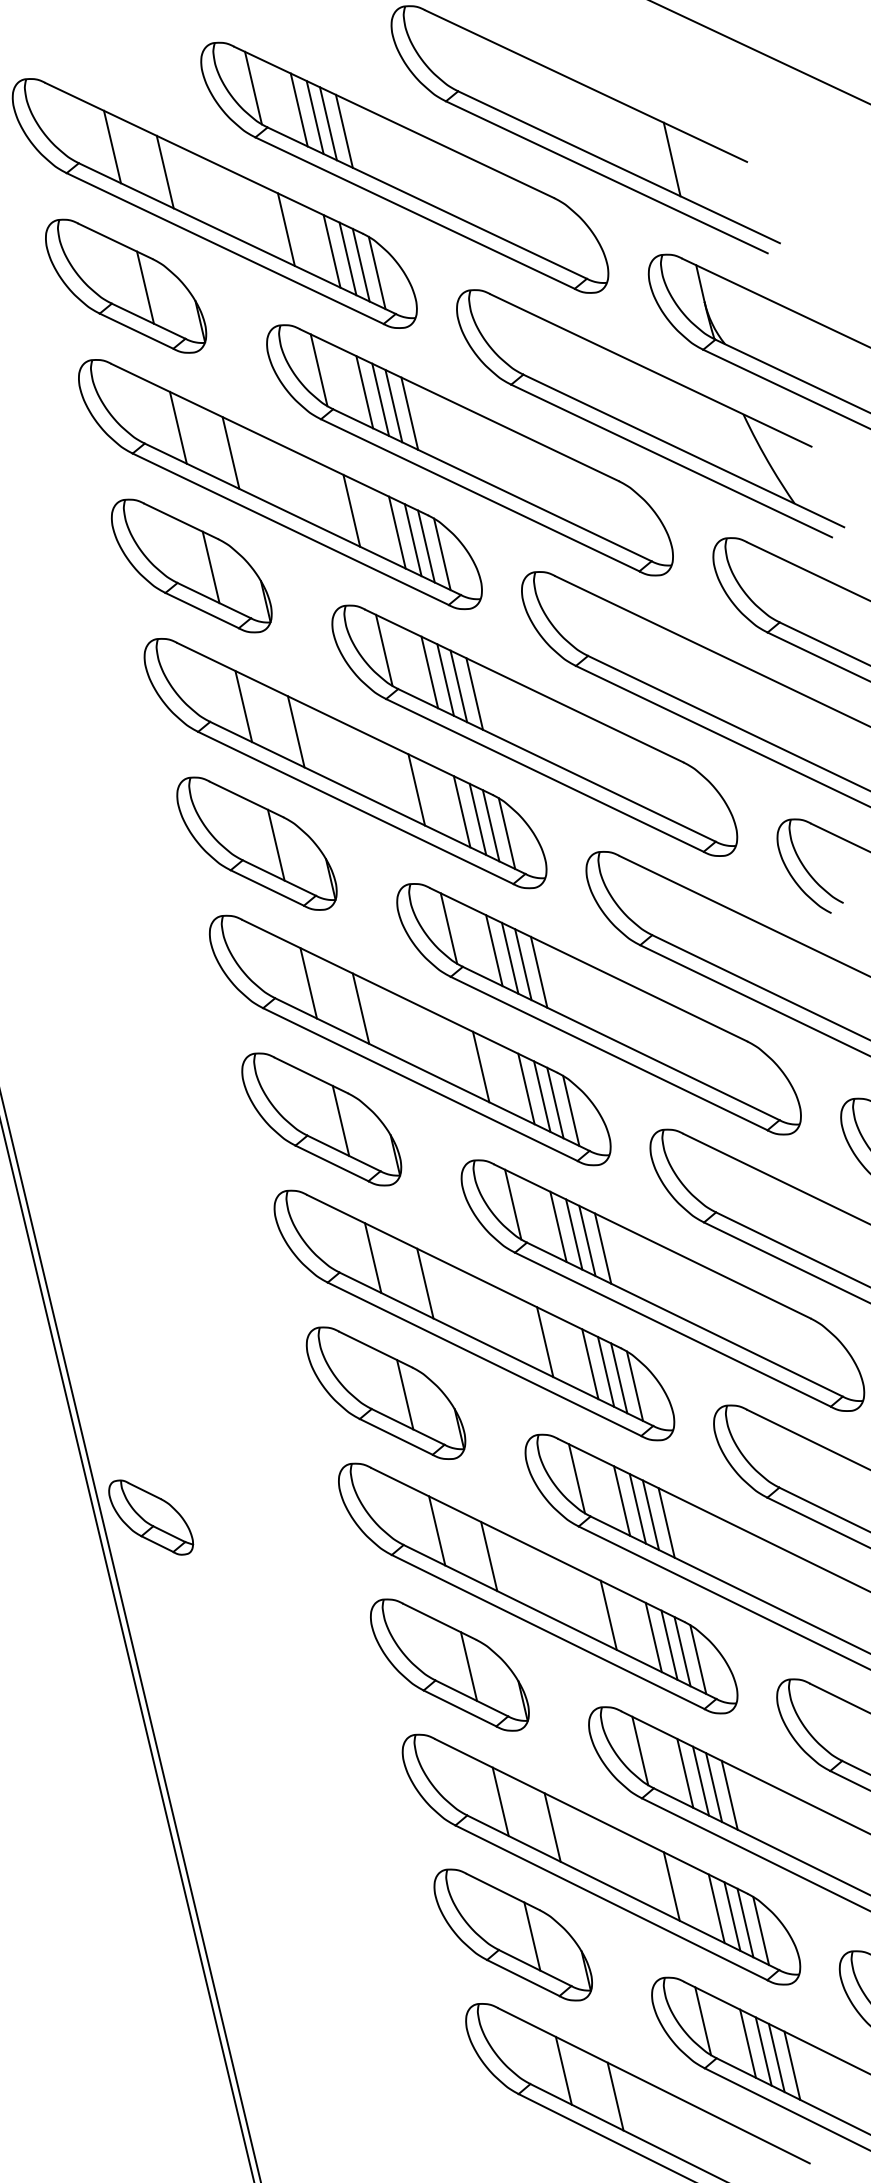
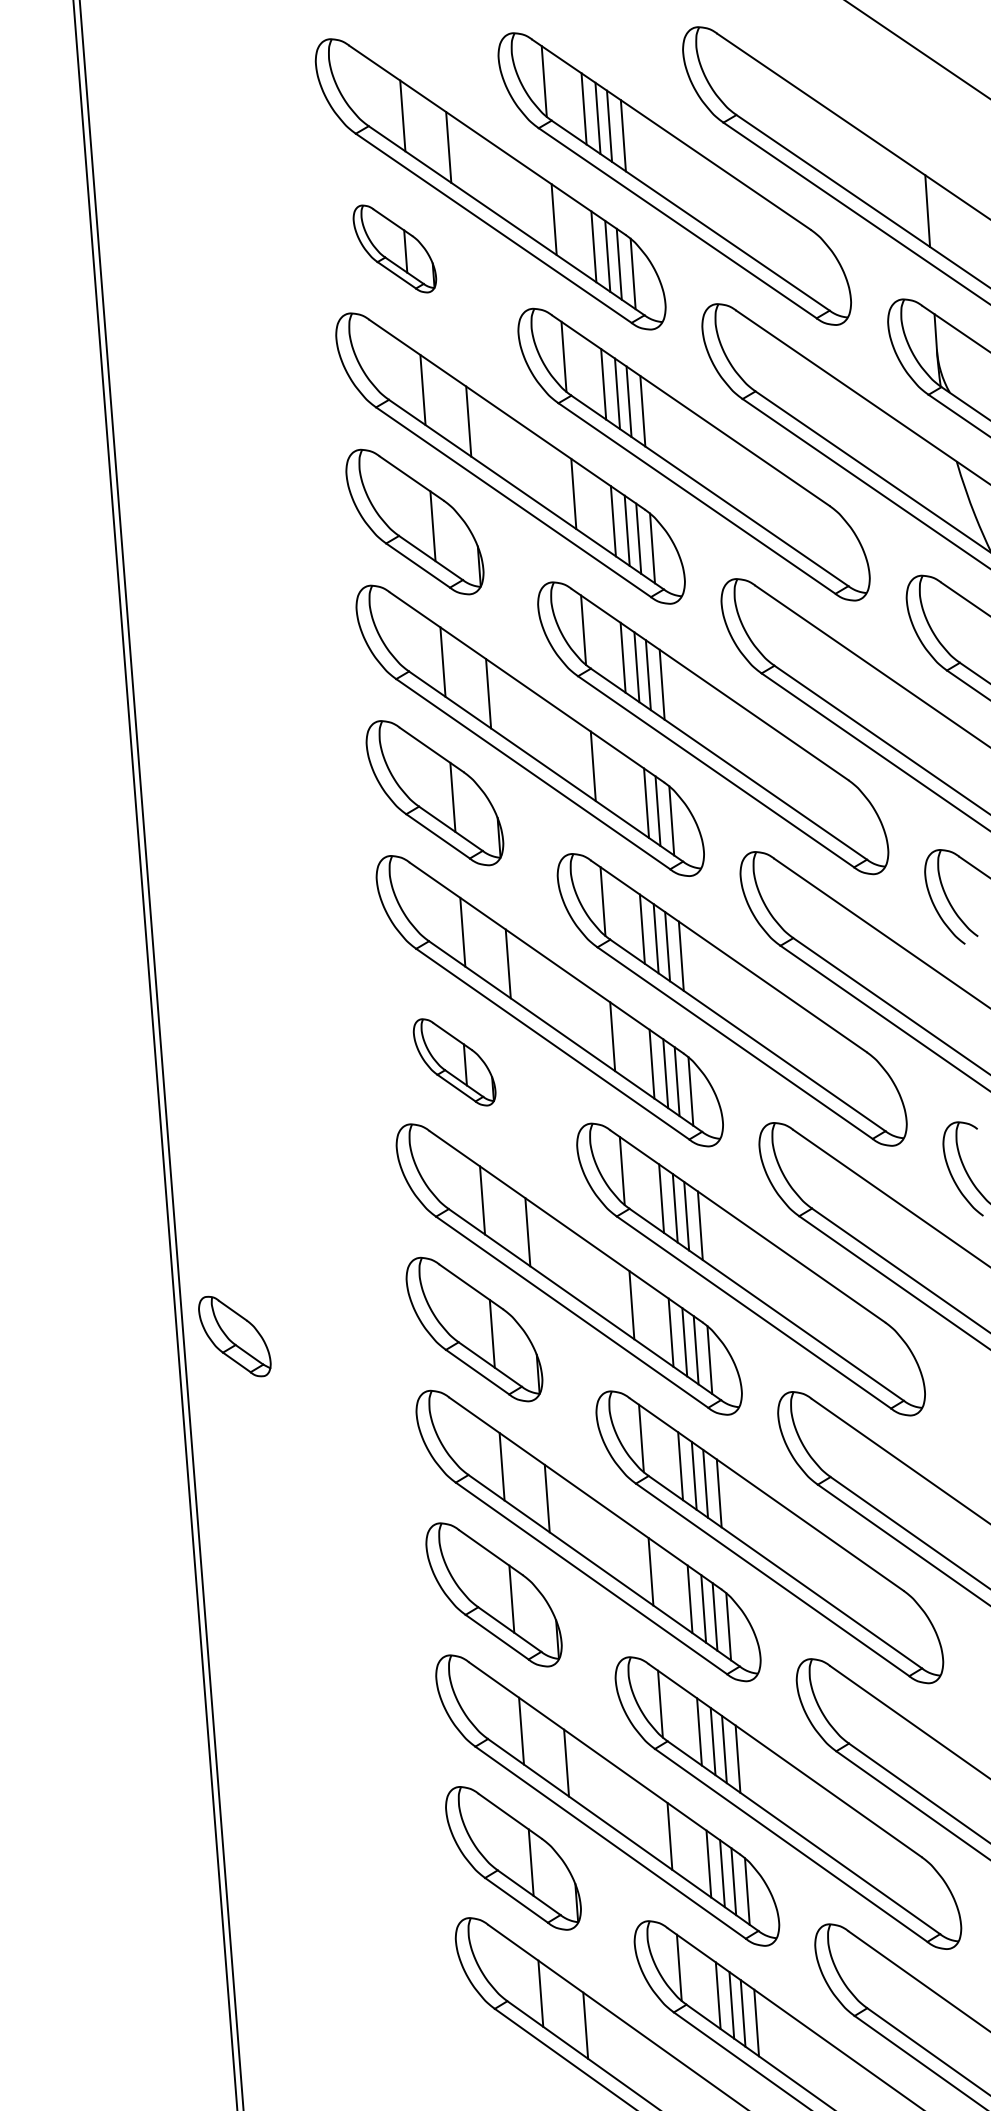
part: (125, 285) -> (394, 248), size x0.6
line: (461, 811) -> (632, 793), removed
part: (321, 1119) -> (454, 1062), size x0.6
part: (150, 1517) -> (234, 1336), moved

